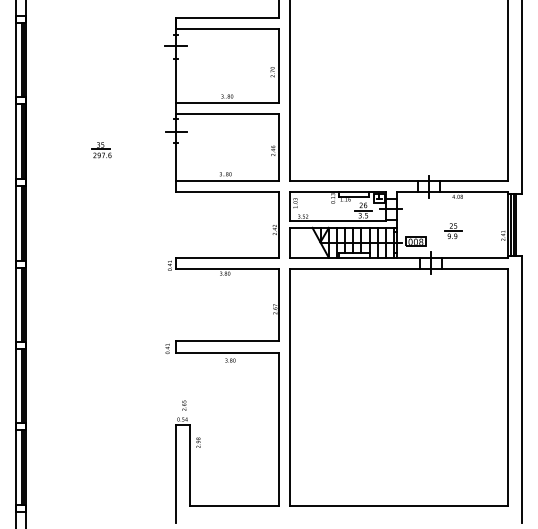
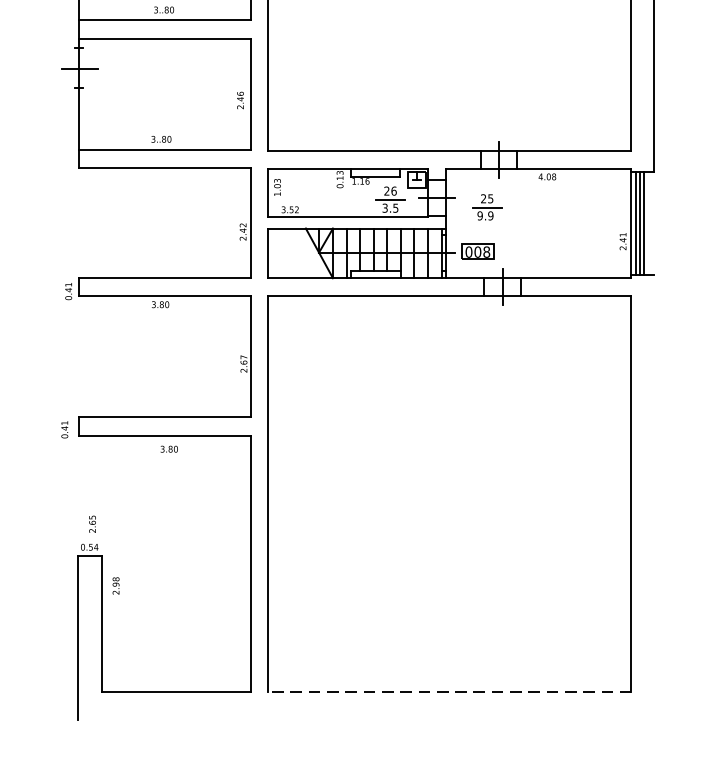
part: (453, 230) -> (487, 206), moved
line: (521, 389) -> (653, 497), removed
line: (398, 506) -> (448, 691), solid -> dashed

